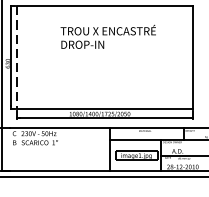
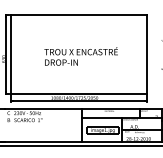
text: (107, 36) -> (80, 56), moved
line: (16, 57) -> (10, 54), dashed -> solid

